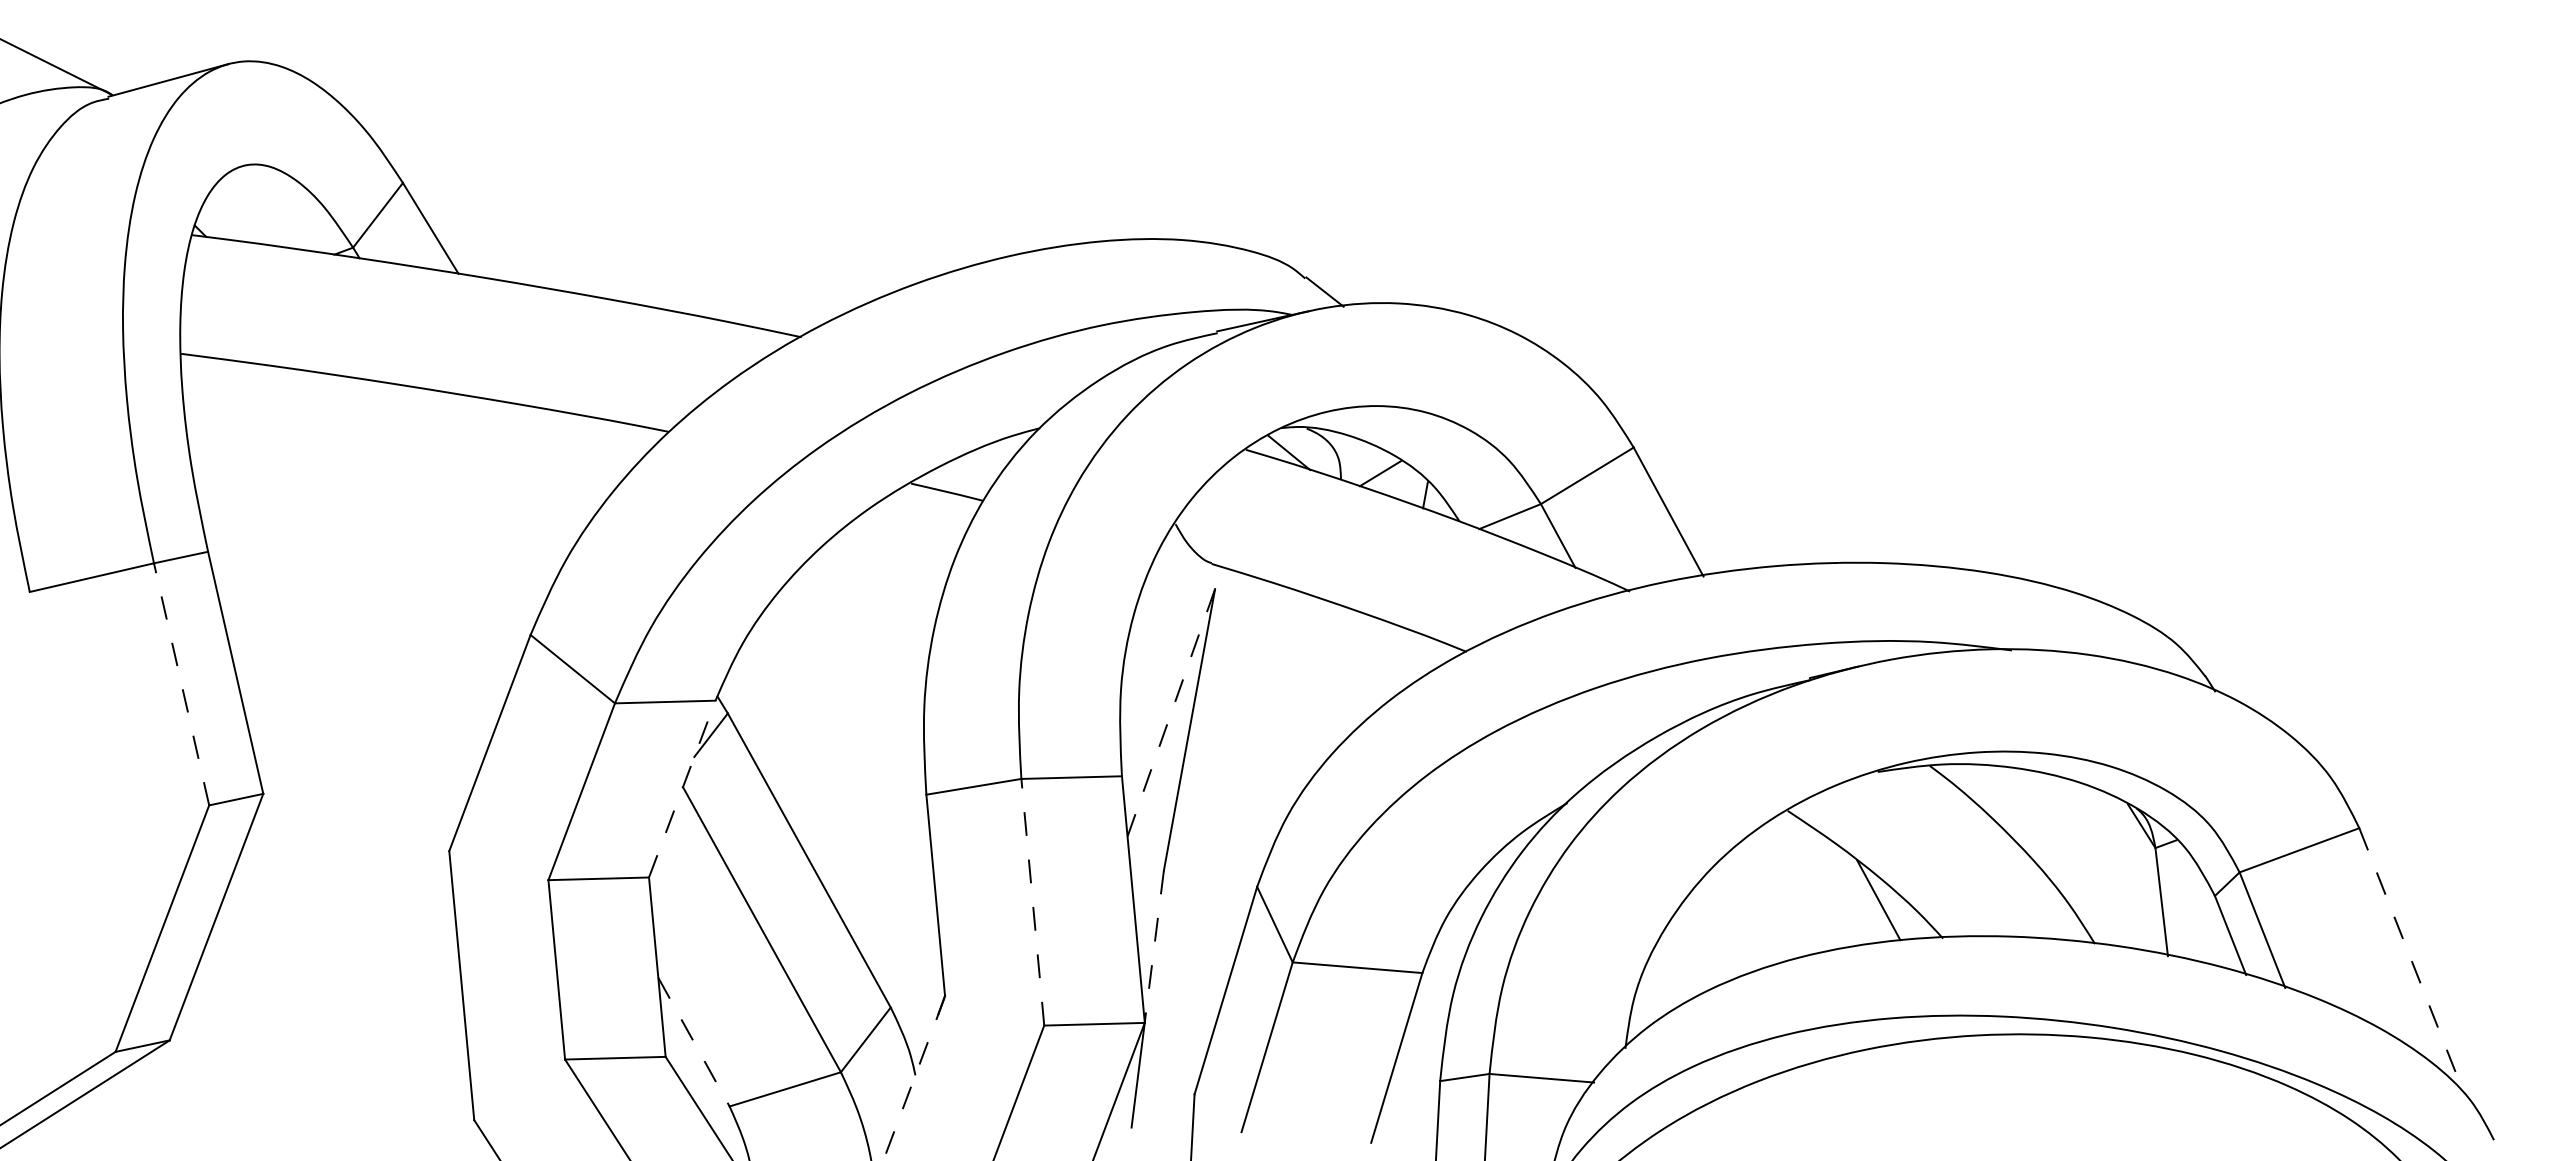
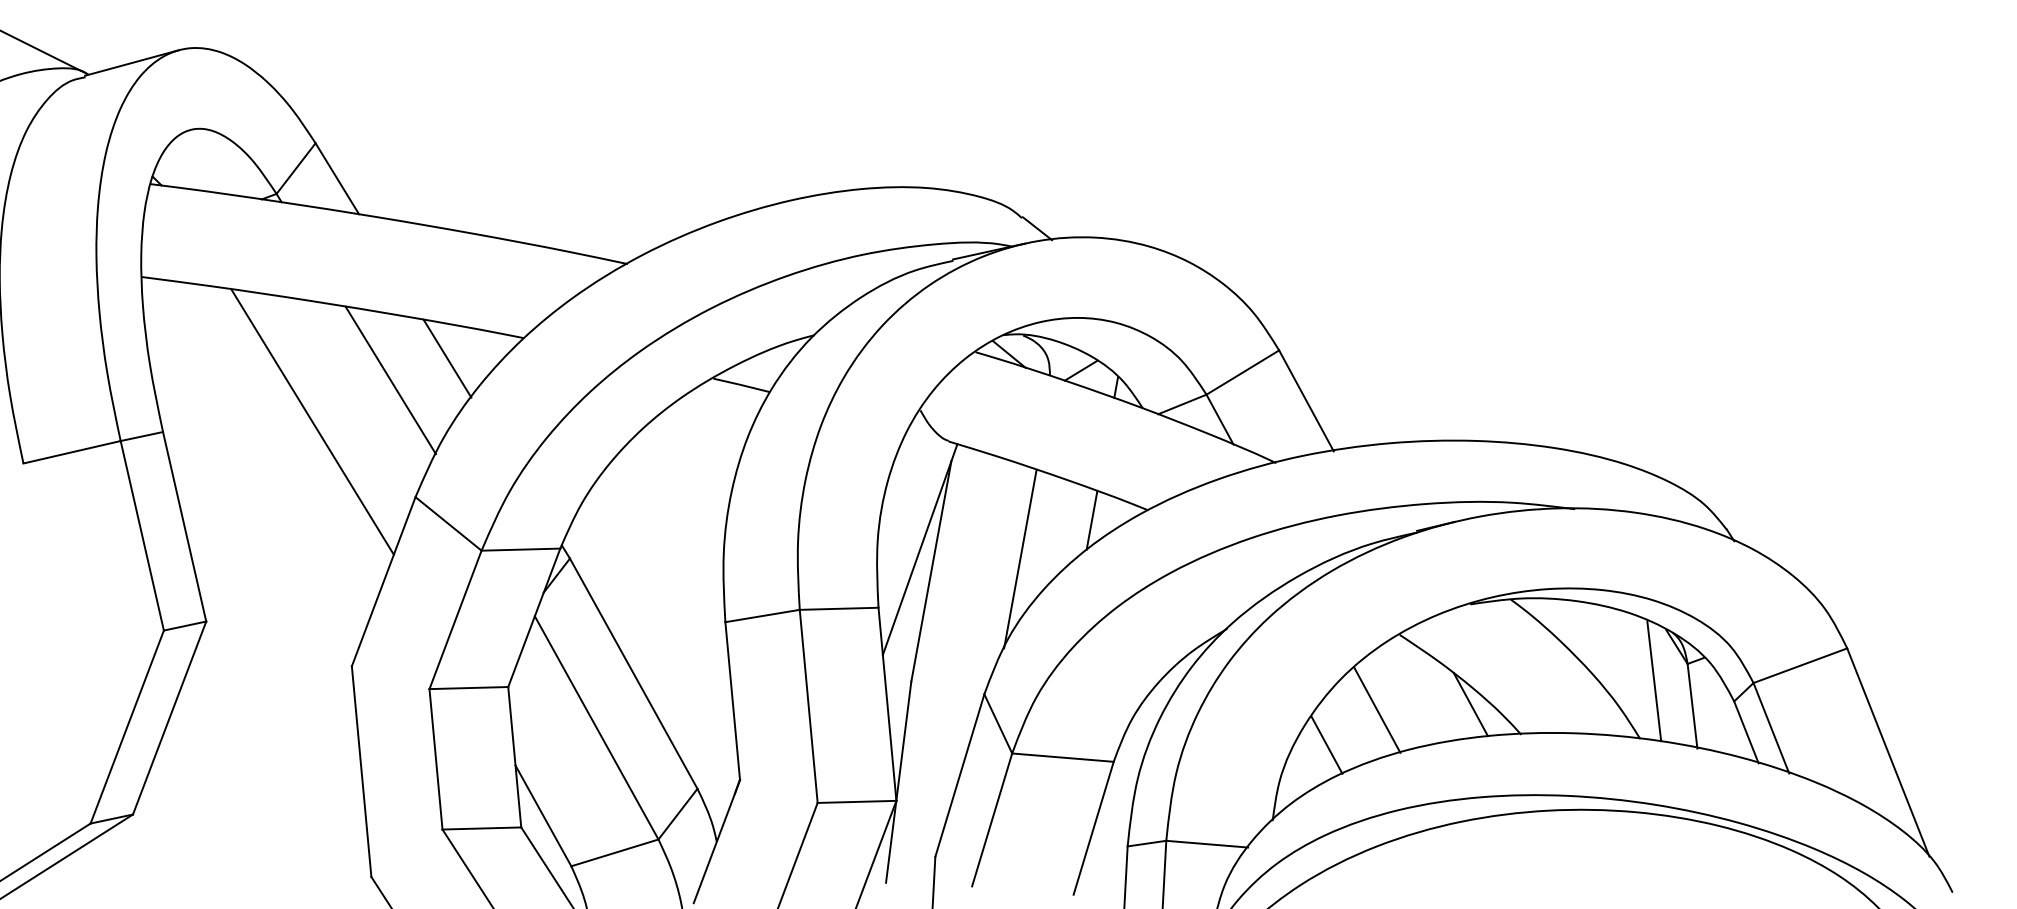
line: (570, 457) -> (446, 358), added
line: (498, 485) -> (390, 380), added
line: (398, 538) -> (312, 421), added
line: (1394, 664) -> (1091, 520), added
line: (181, 683) -> (142, 535), dashed -> solid
line: (1175, 701) -> (920, 549), dashed -> solid
line: (1302, 713) -> (1019, 558), added
line: (682, 788) -> (534, 617), dashed -> solid
line: (2112, 869) -> (1654, 680), added
line: (1032, 902) -> (808, 706), dashed -> solid
line: (1758, 907) -> (1376, 710), added
line: (1154, 946) -> (903, 741), dashed -> solid
line: (1694, 951) -> (1326, 744), added
line: (2411, 961) -> (1888, 752), dashed -> solid
line: (693, 1042) -> (543, 816), dashed -> solid
line: (915, 1075) -> (716, 842), dashed -> solid

